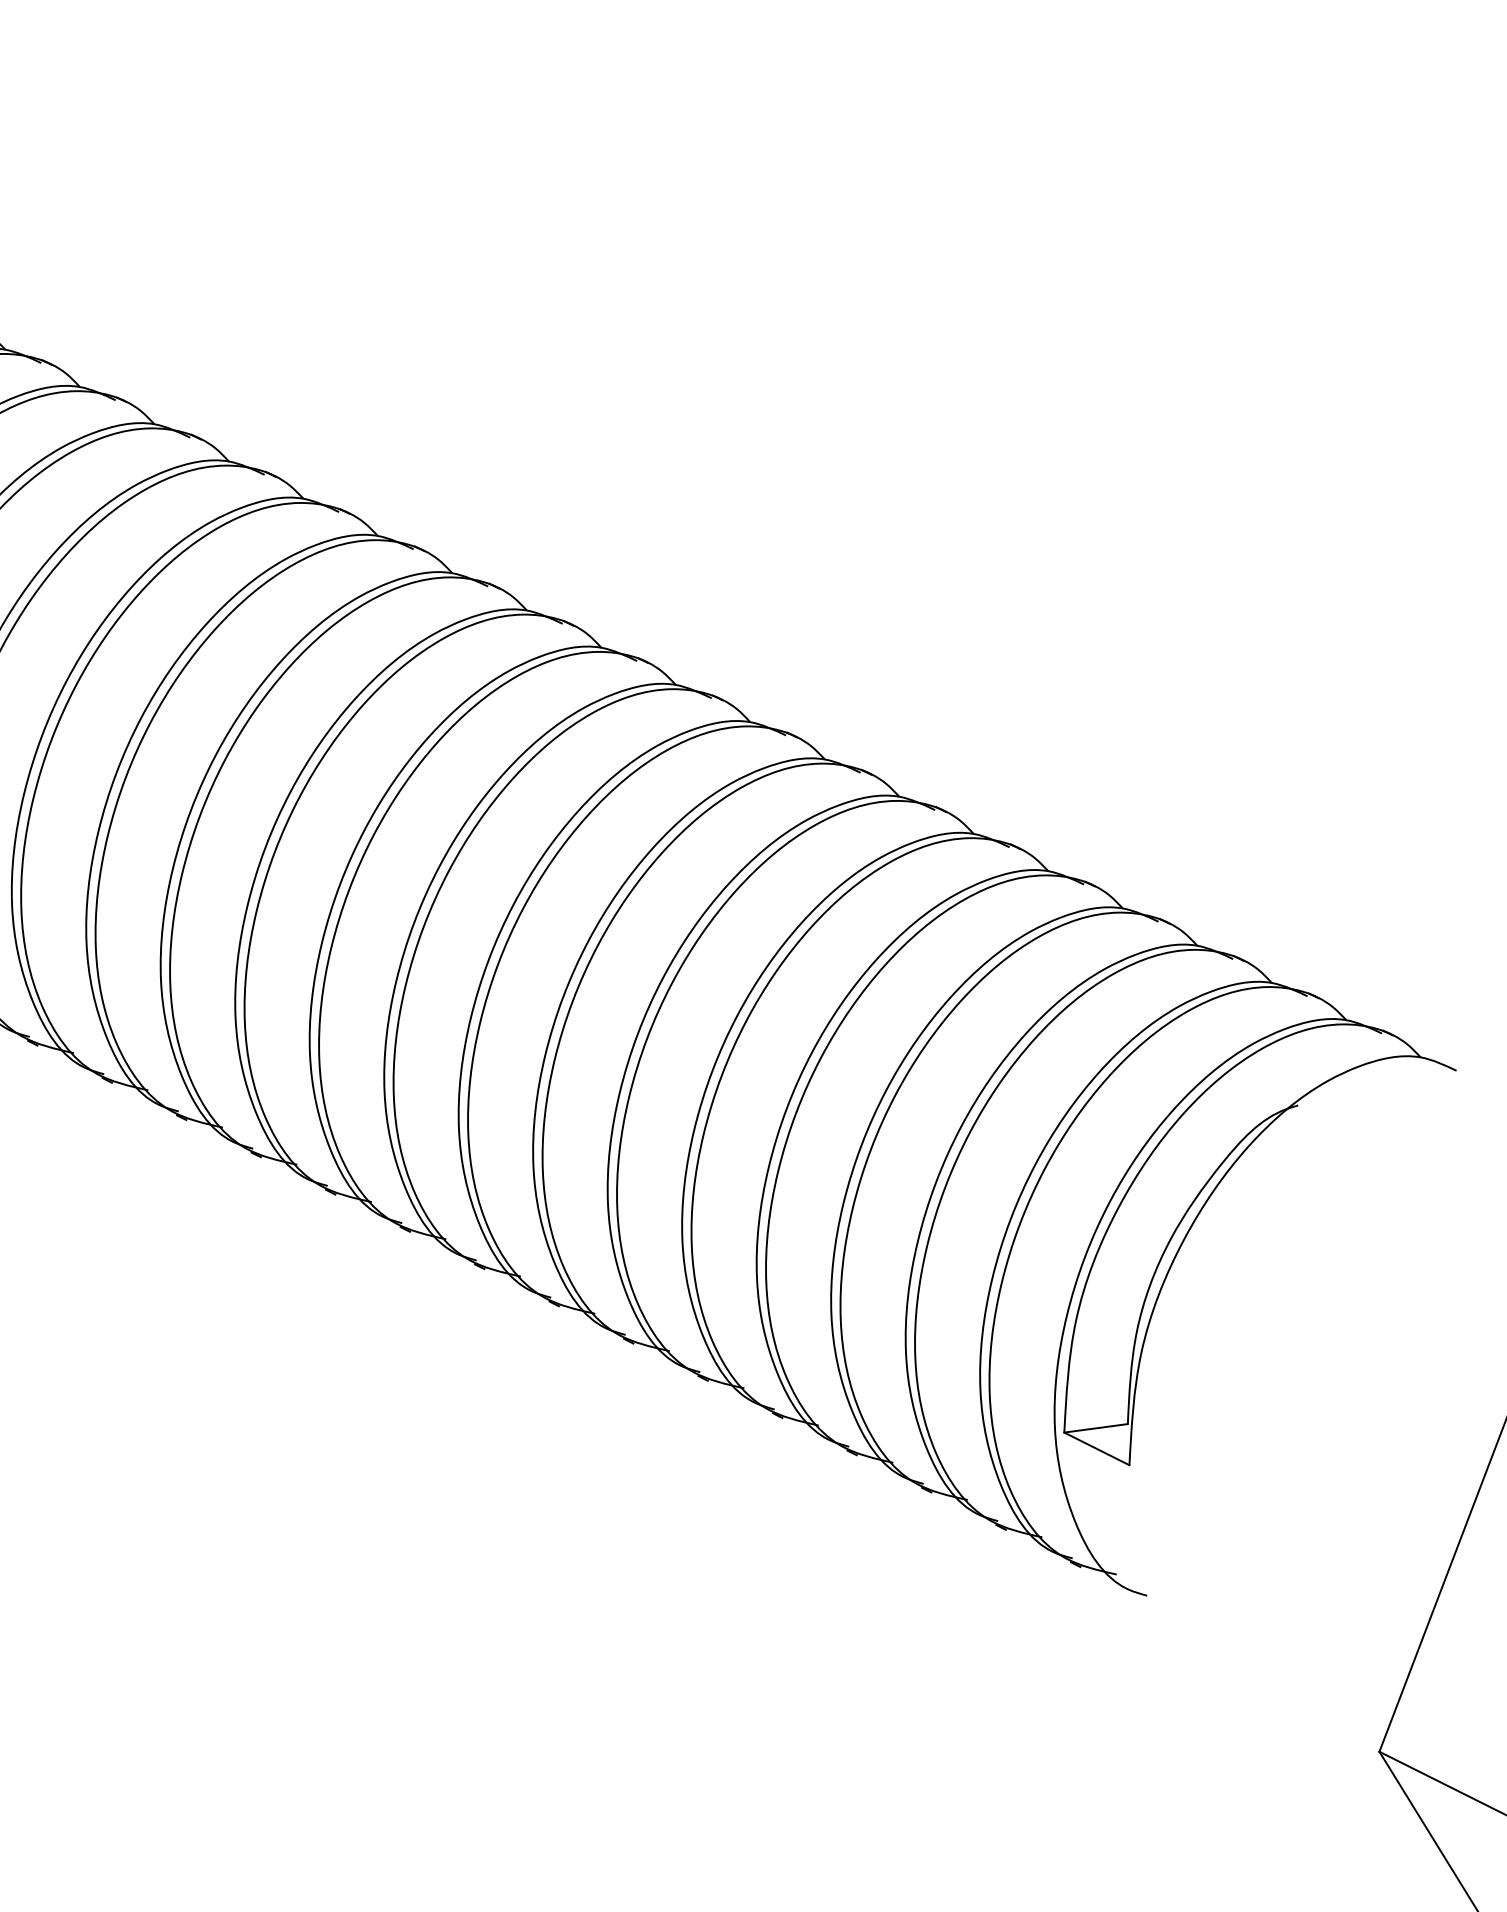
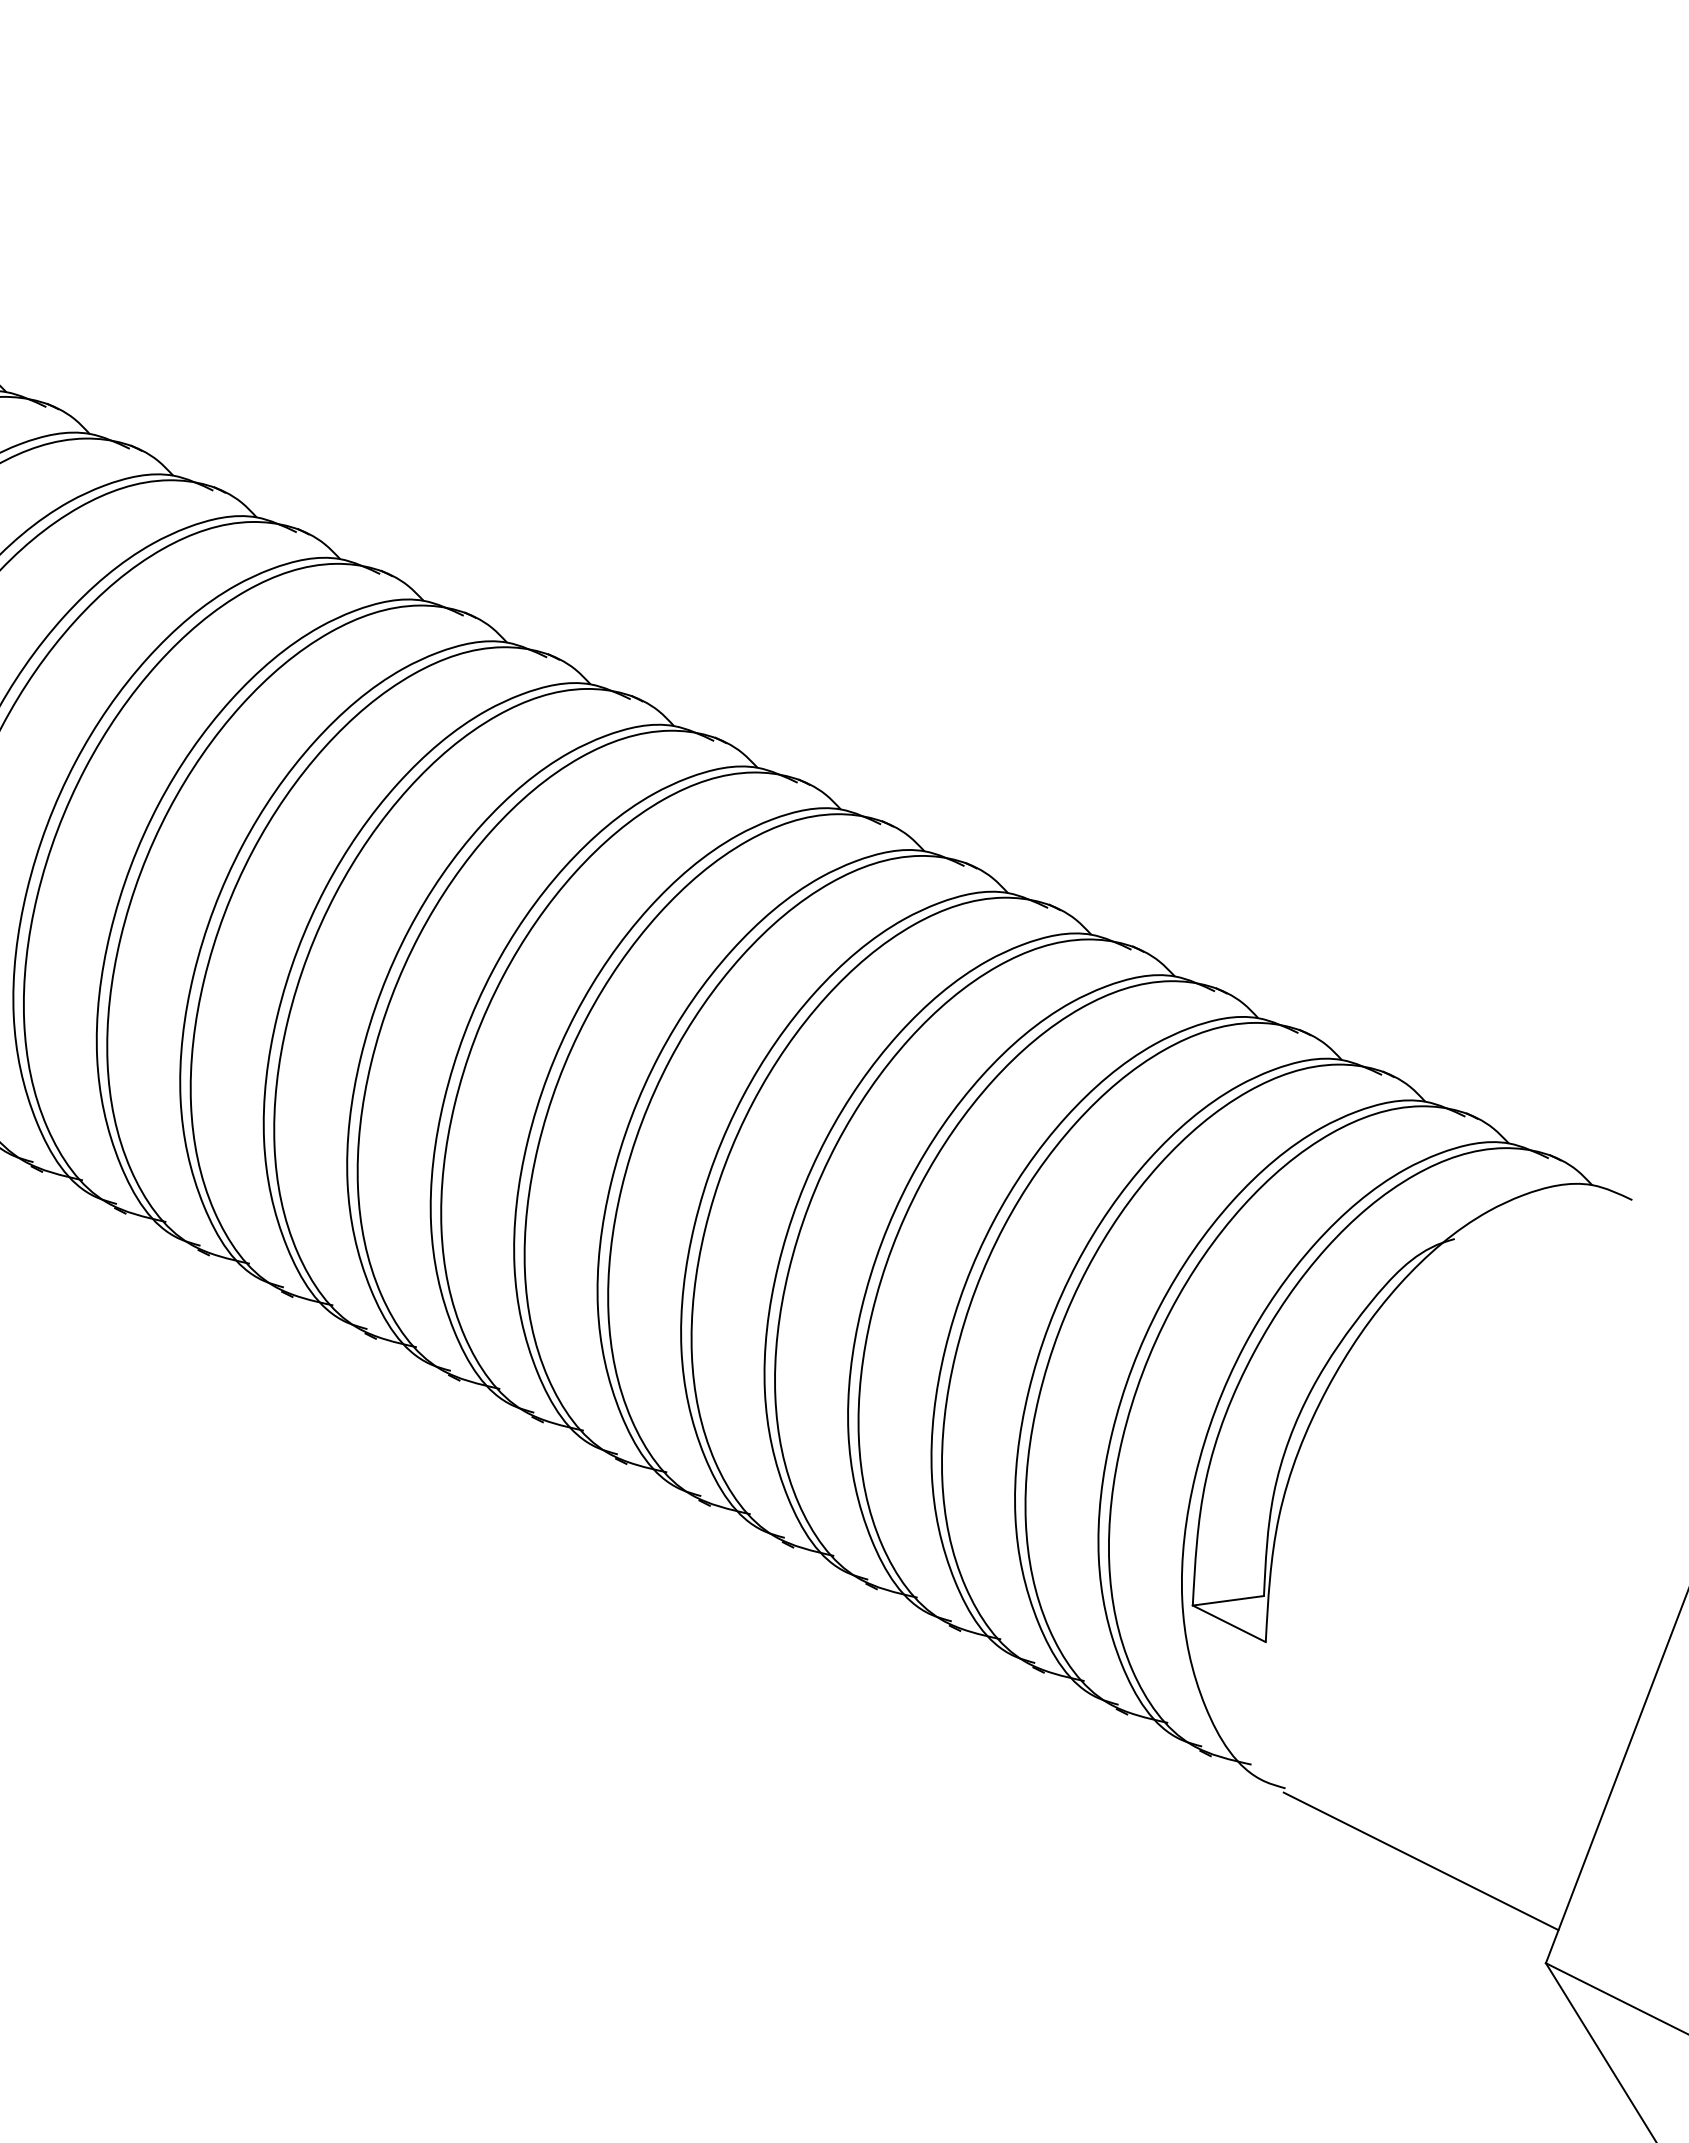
line: (1267, 1660) -> (1420, 1861), added

